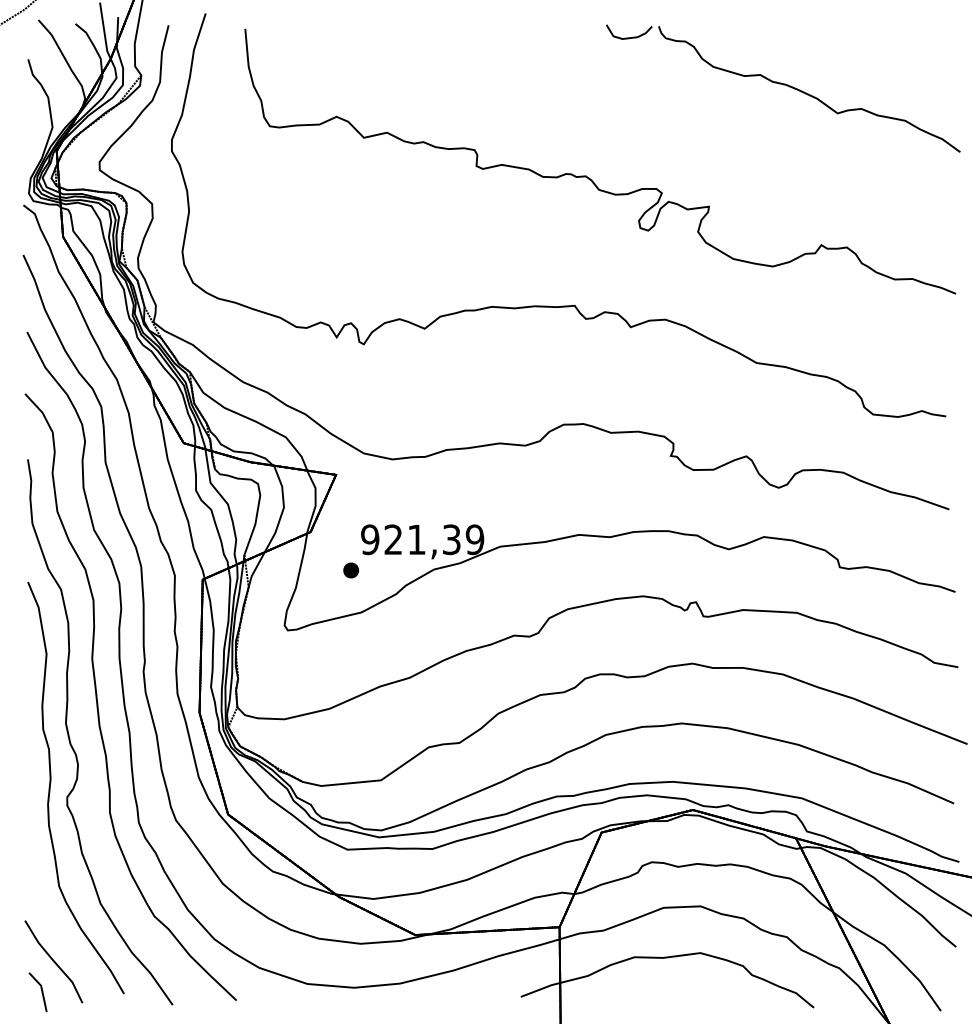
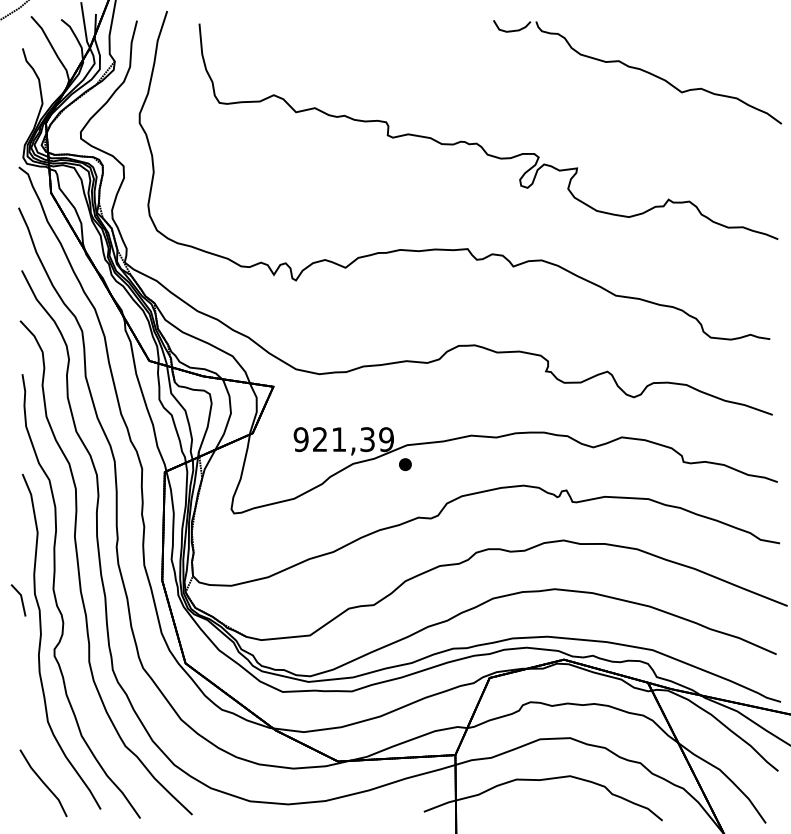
part: (350, 570) -> (404, 464), moved
line: (41, 991) -> (21, 599), moved

